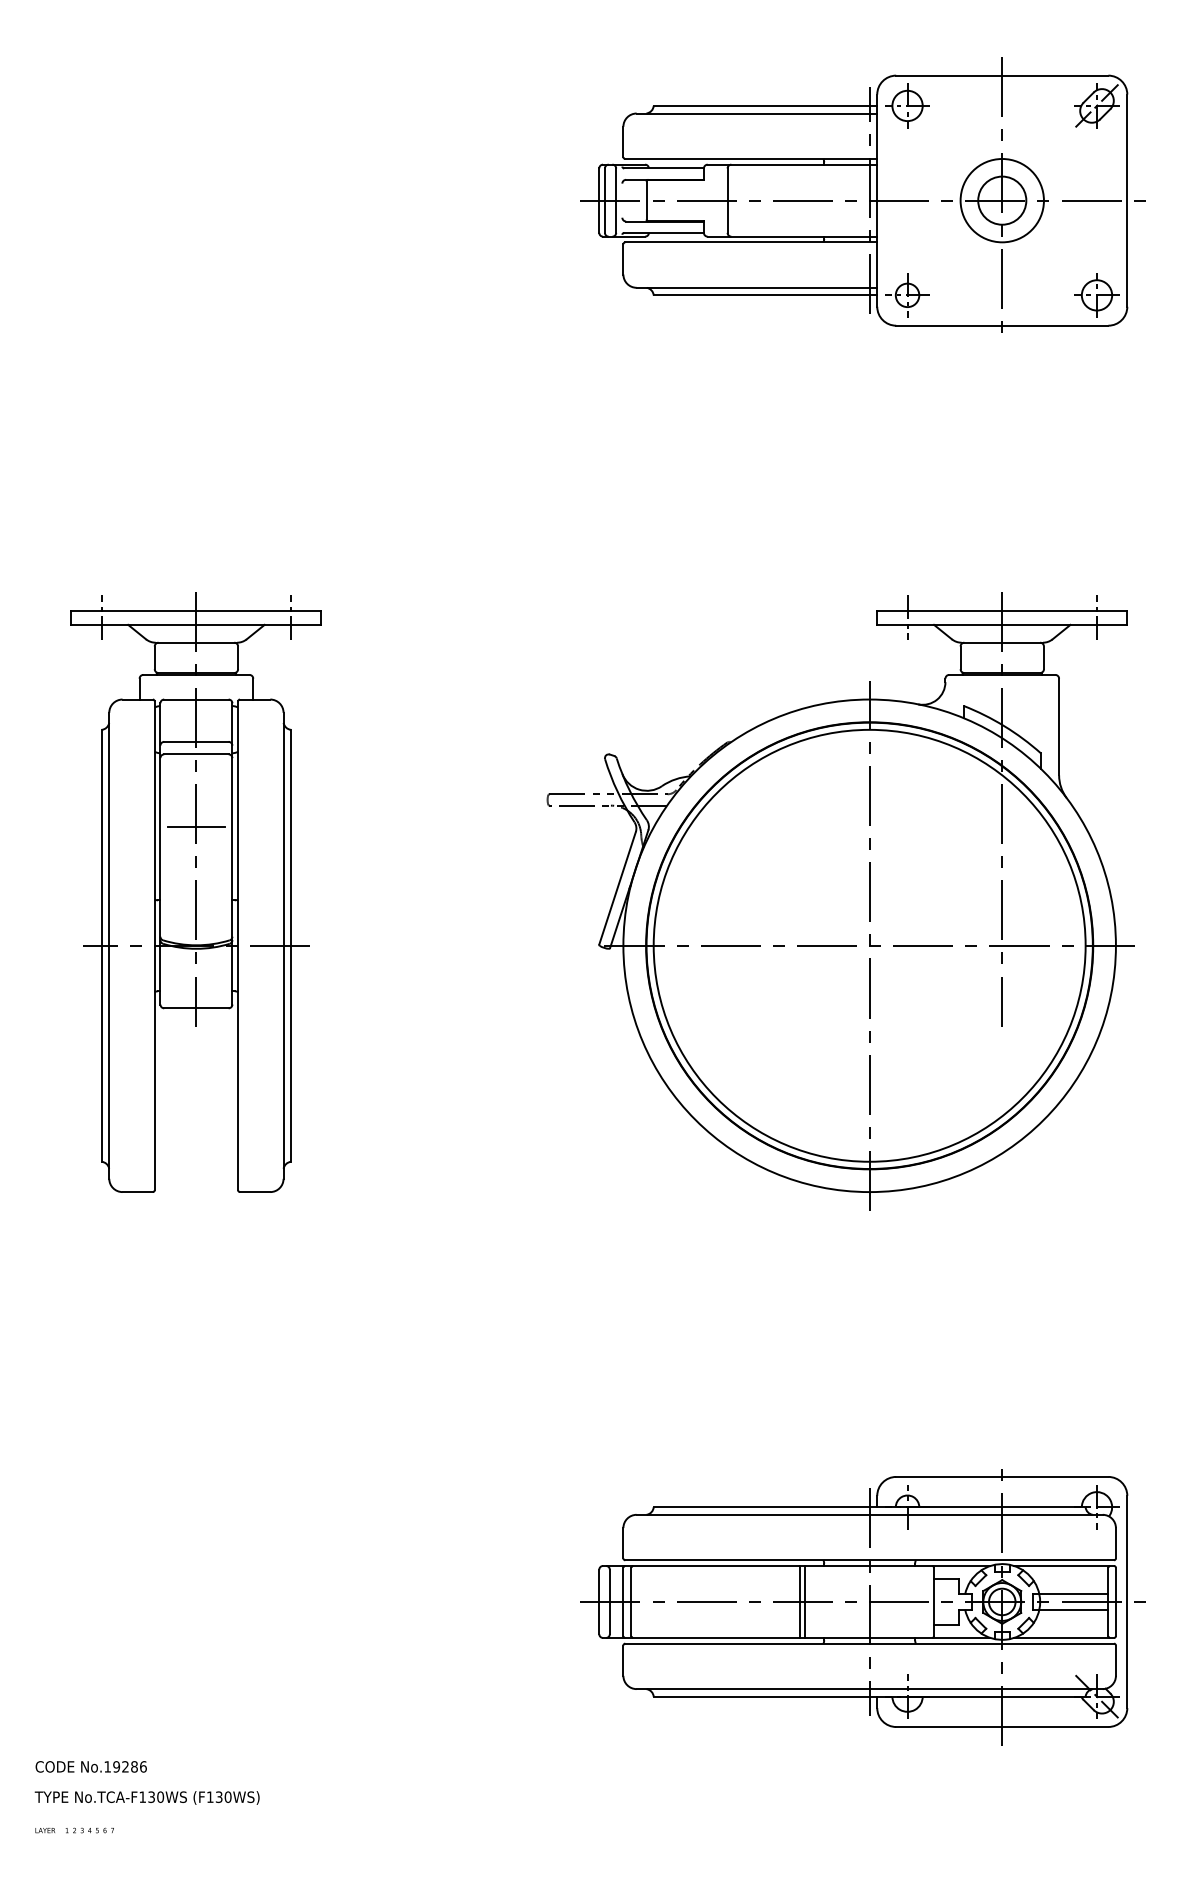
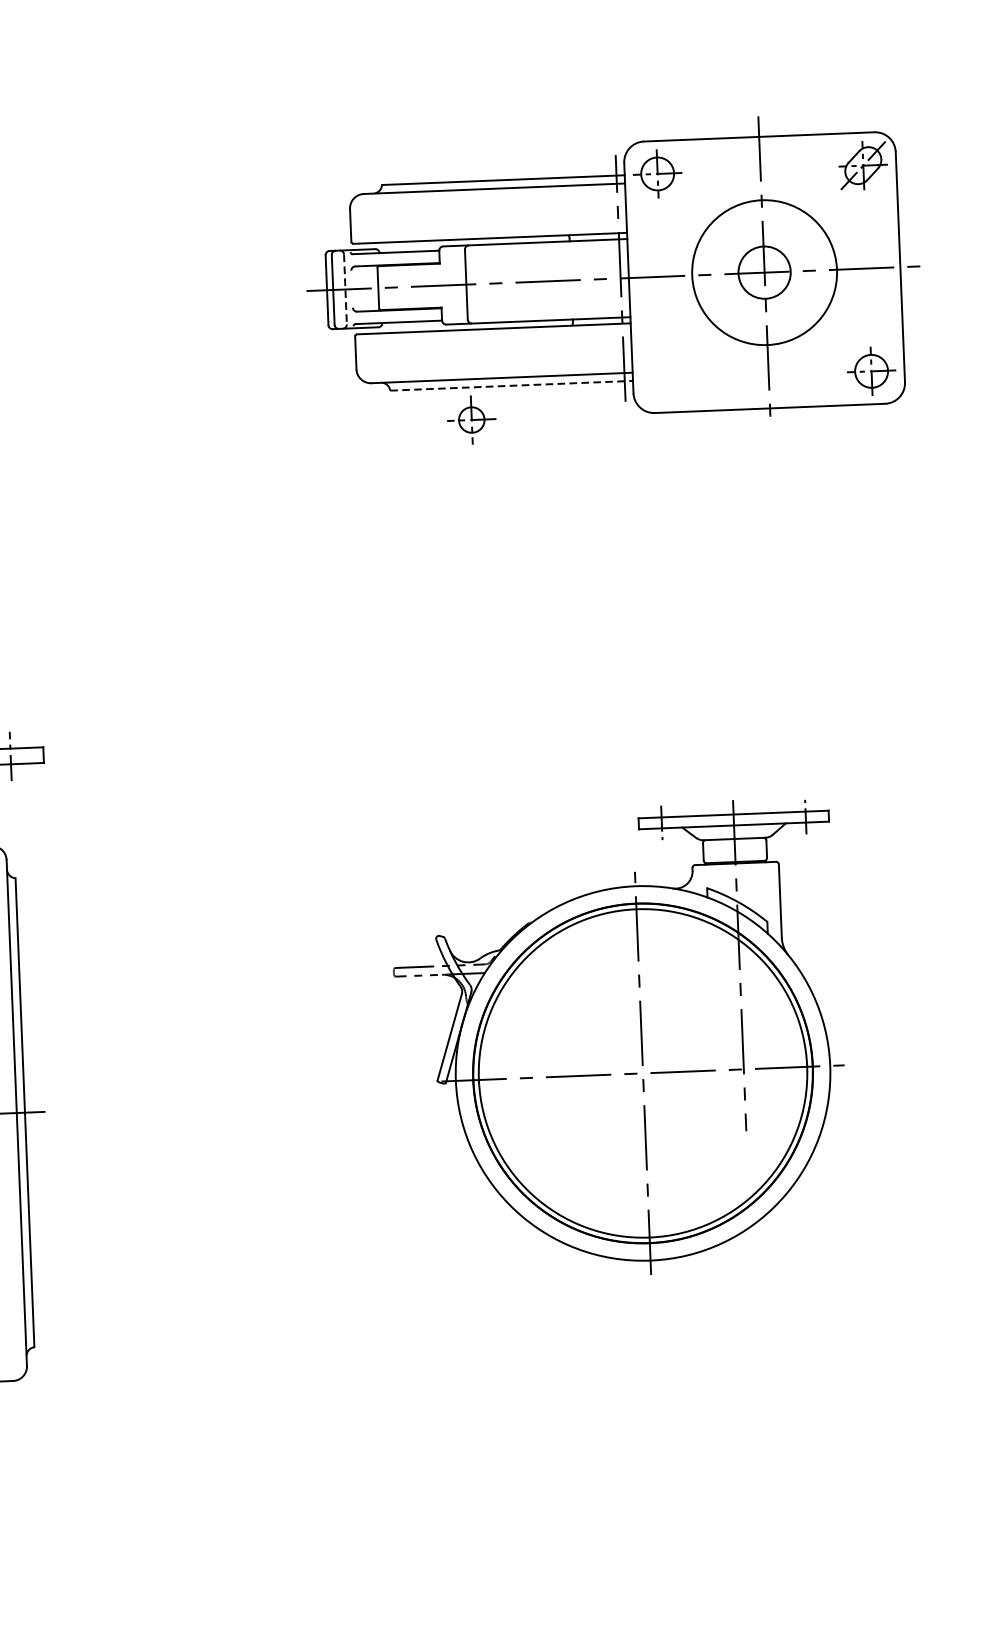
circle: (1001, 200) -> (763, 272), size x1.6
line: (616, 201) -> (345, 290), solid -> dashed
line: (765, 295) -> (511, 385), solid -> dashed
part: (907, 295) -> (471, 420), moved
part: (840, 901) -> (619, 1040), size x0.7

